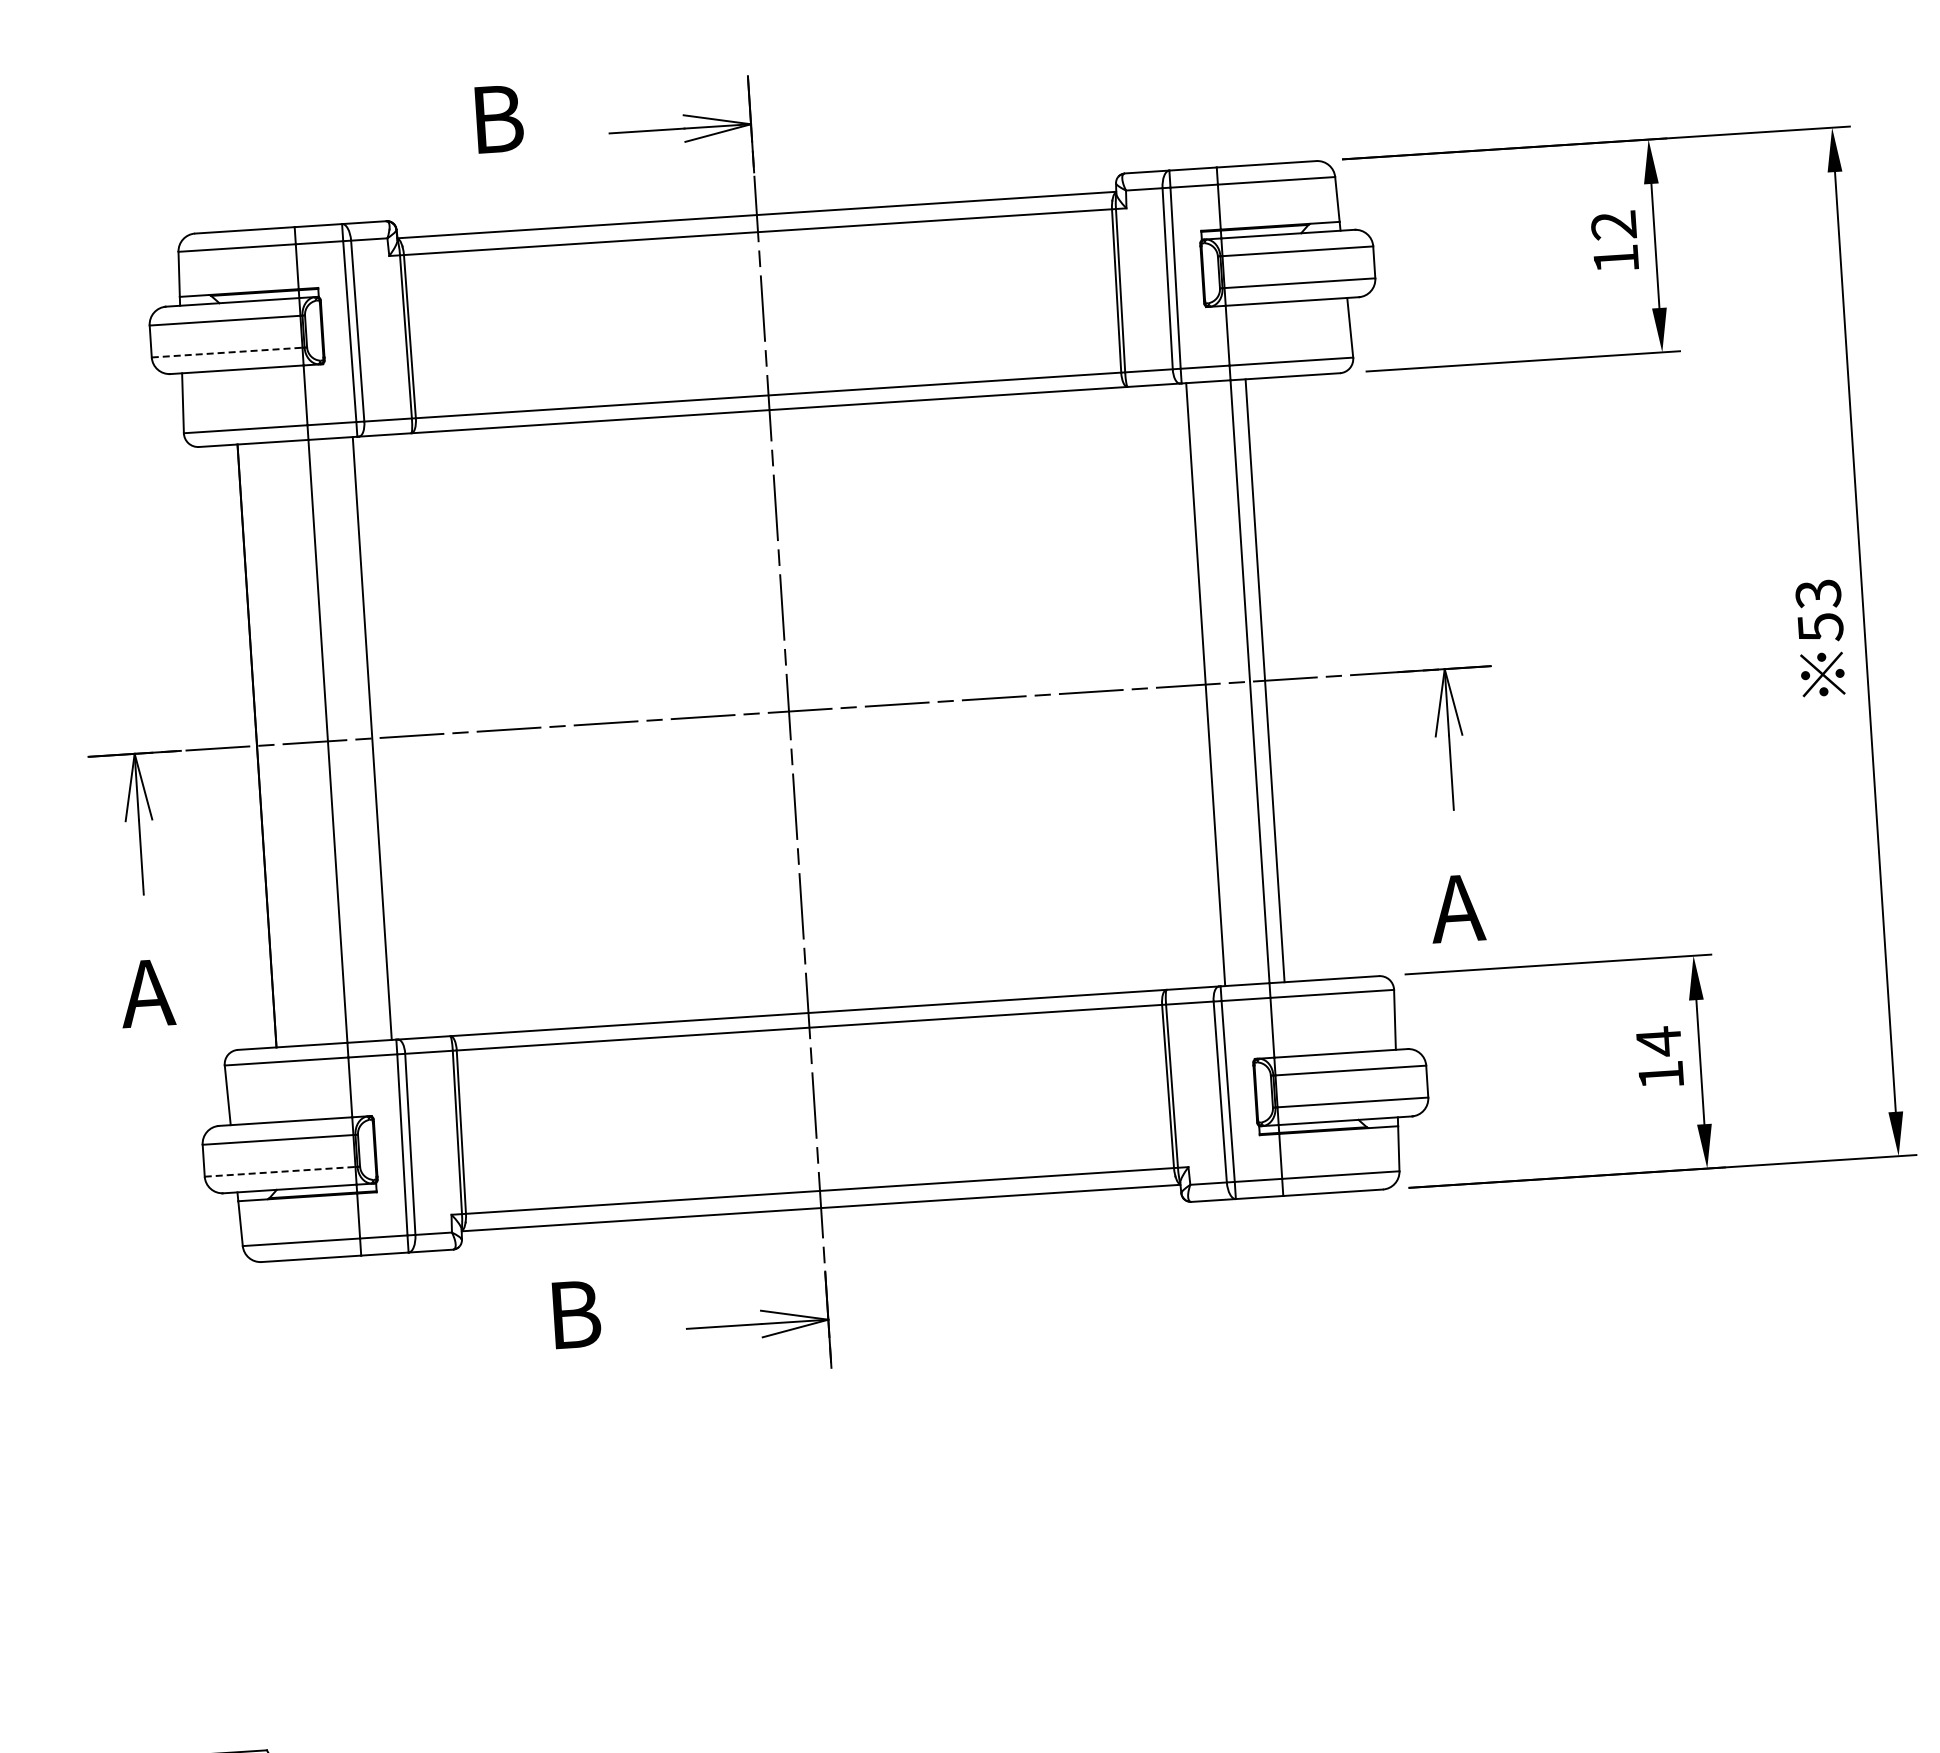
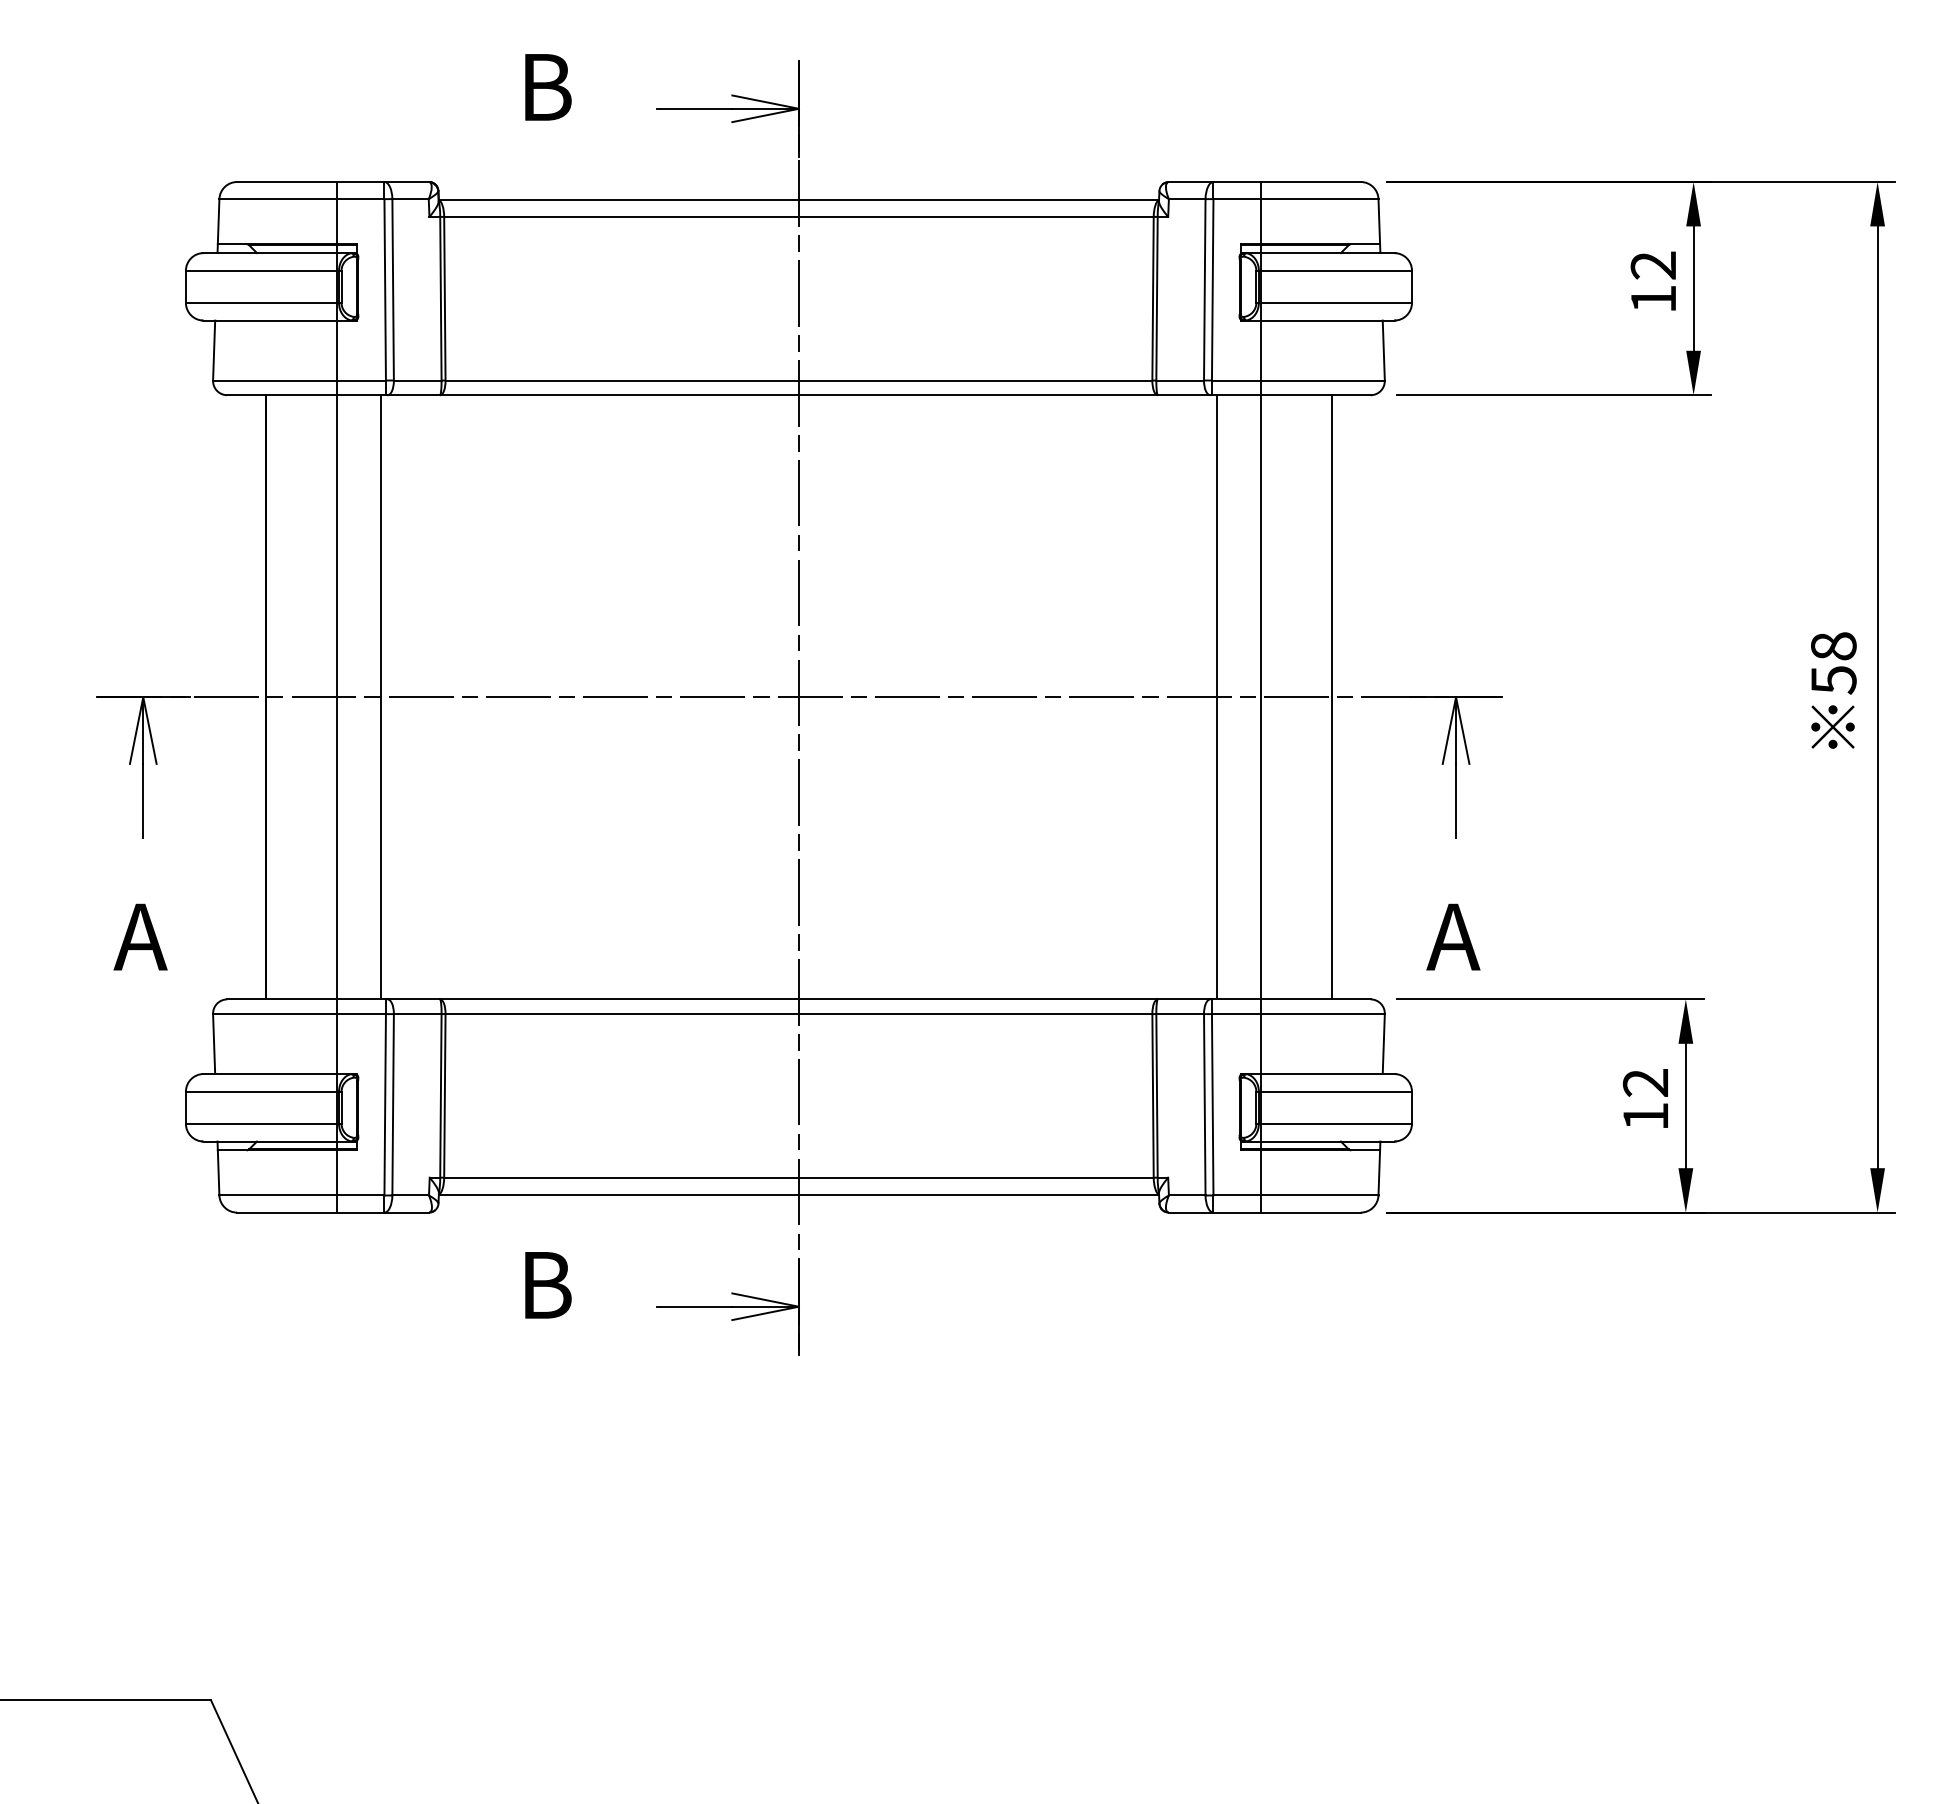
line: (227, 352) -> (261, 302), dashed -> solid
text: (1818, 594) -> (1833, 646), 53 -> 58
line: (1265, 680) -> (1332, 697), moved
text: (1657, 1041) -> (1644, 1082), 14 -> 12
line: (280, 1171) -> (261, 1123), dashed -> solid

